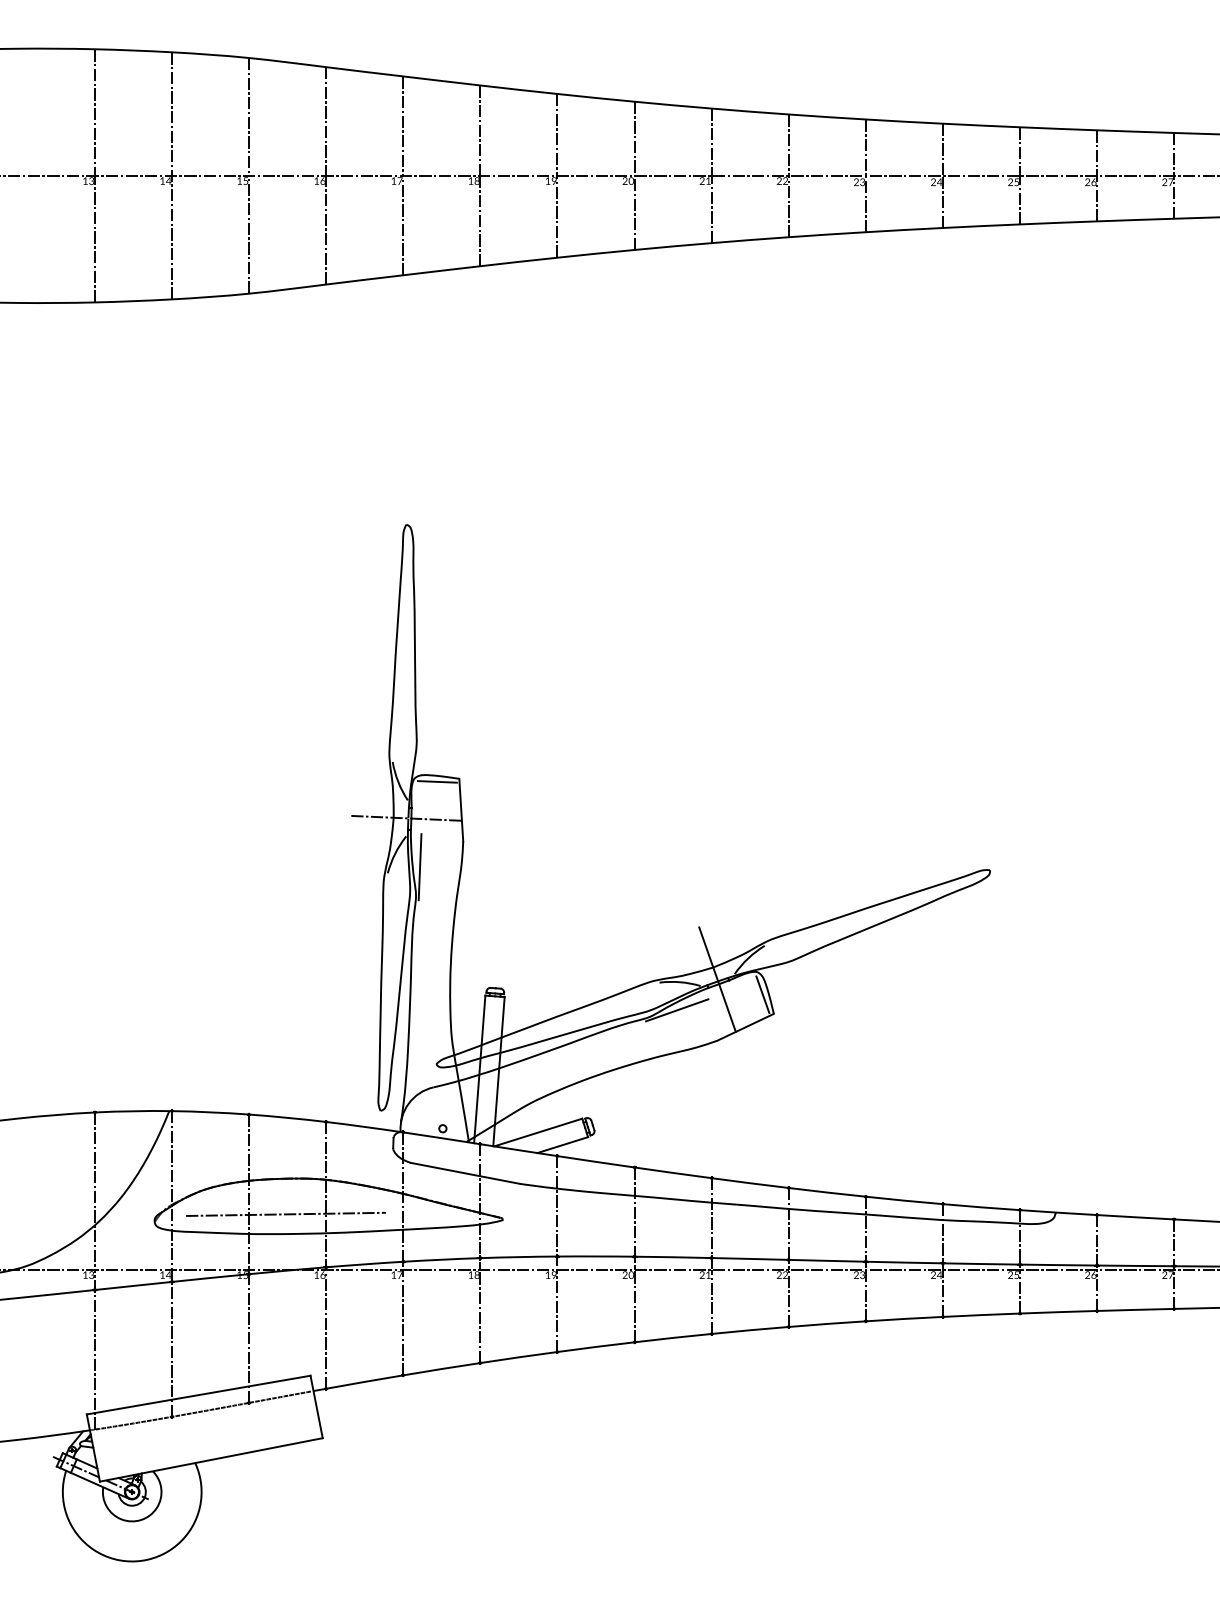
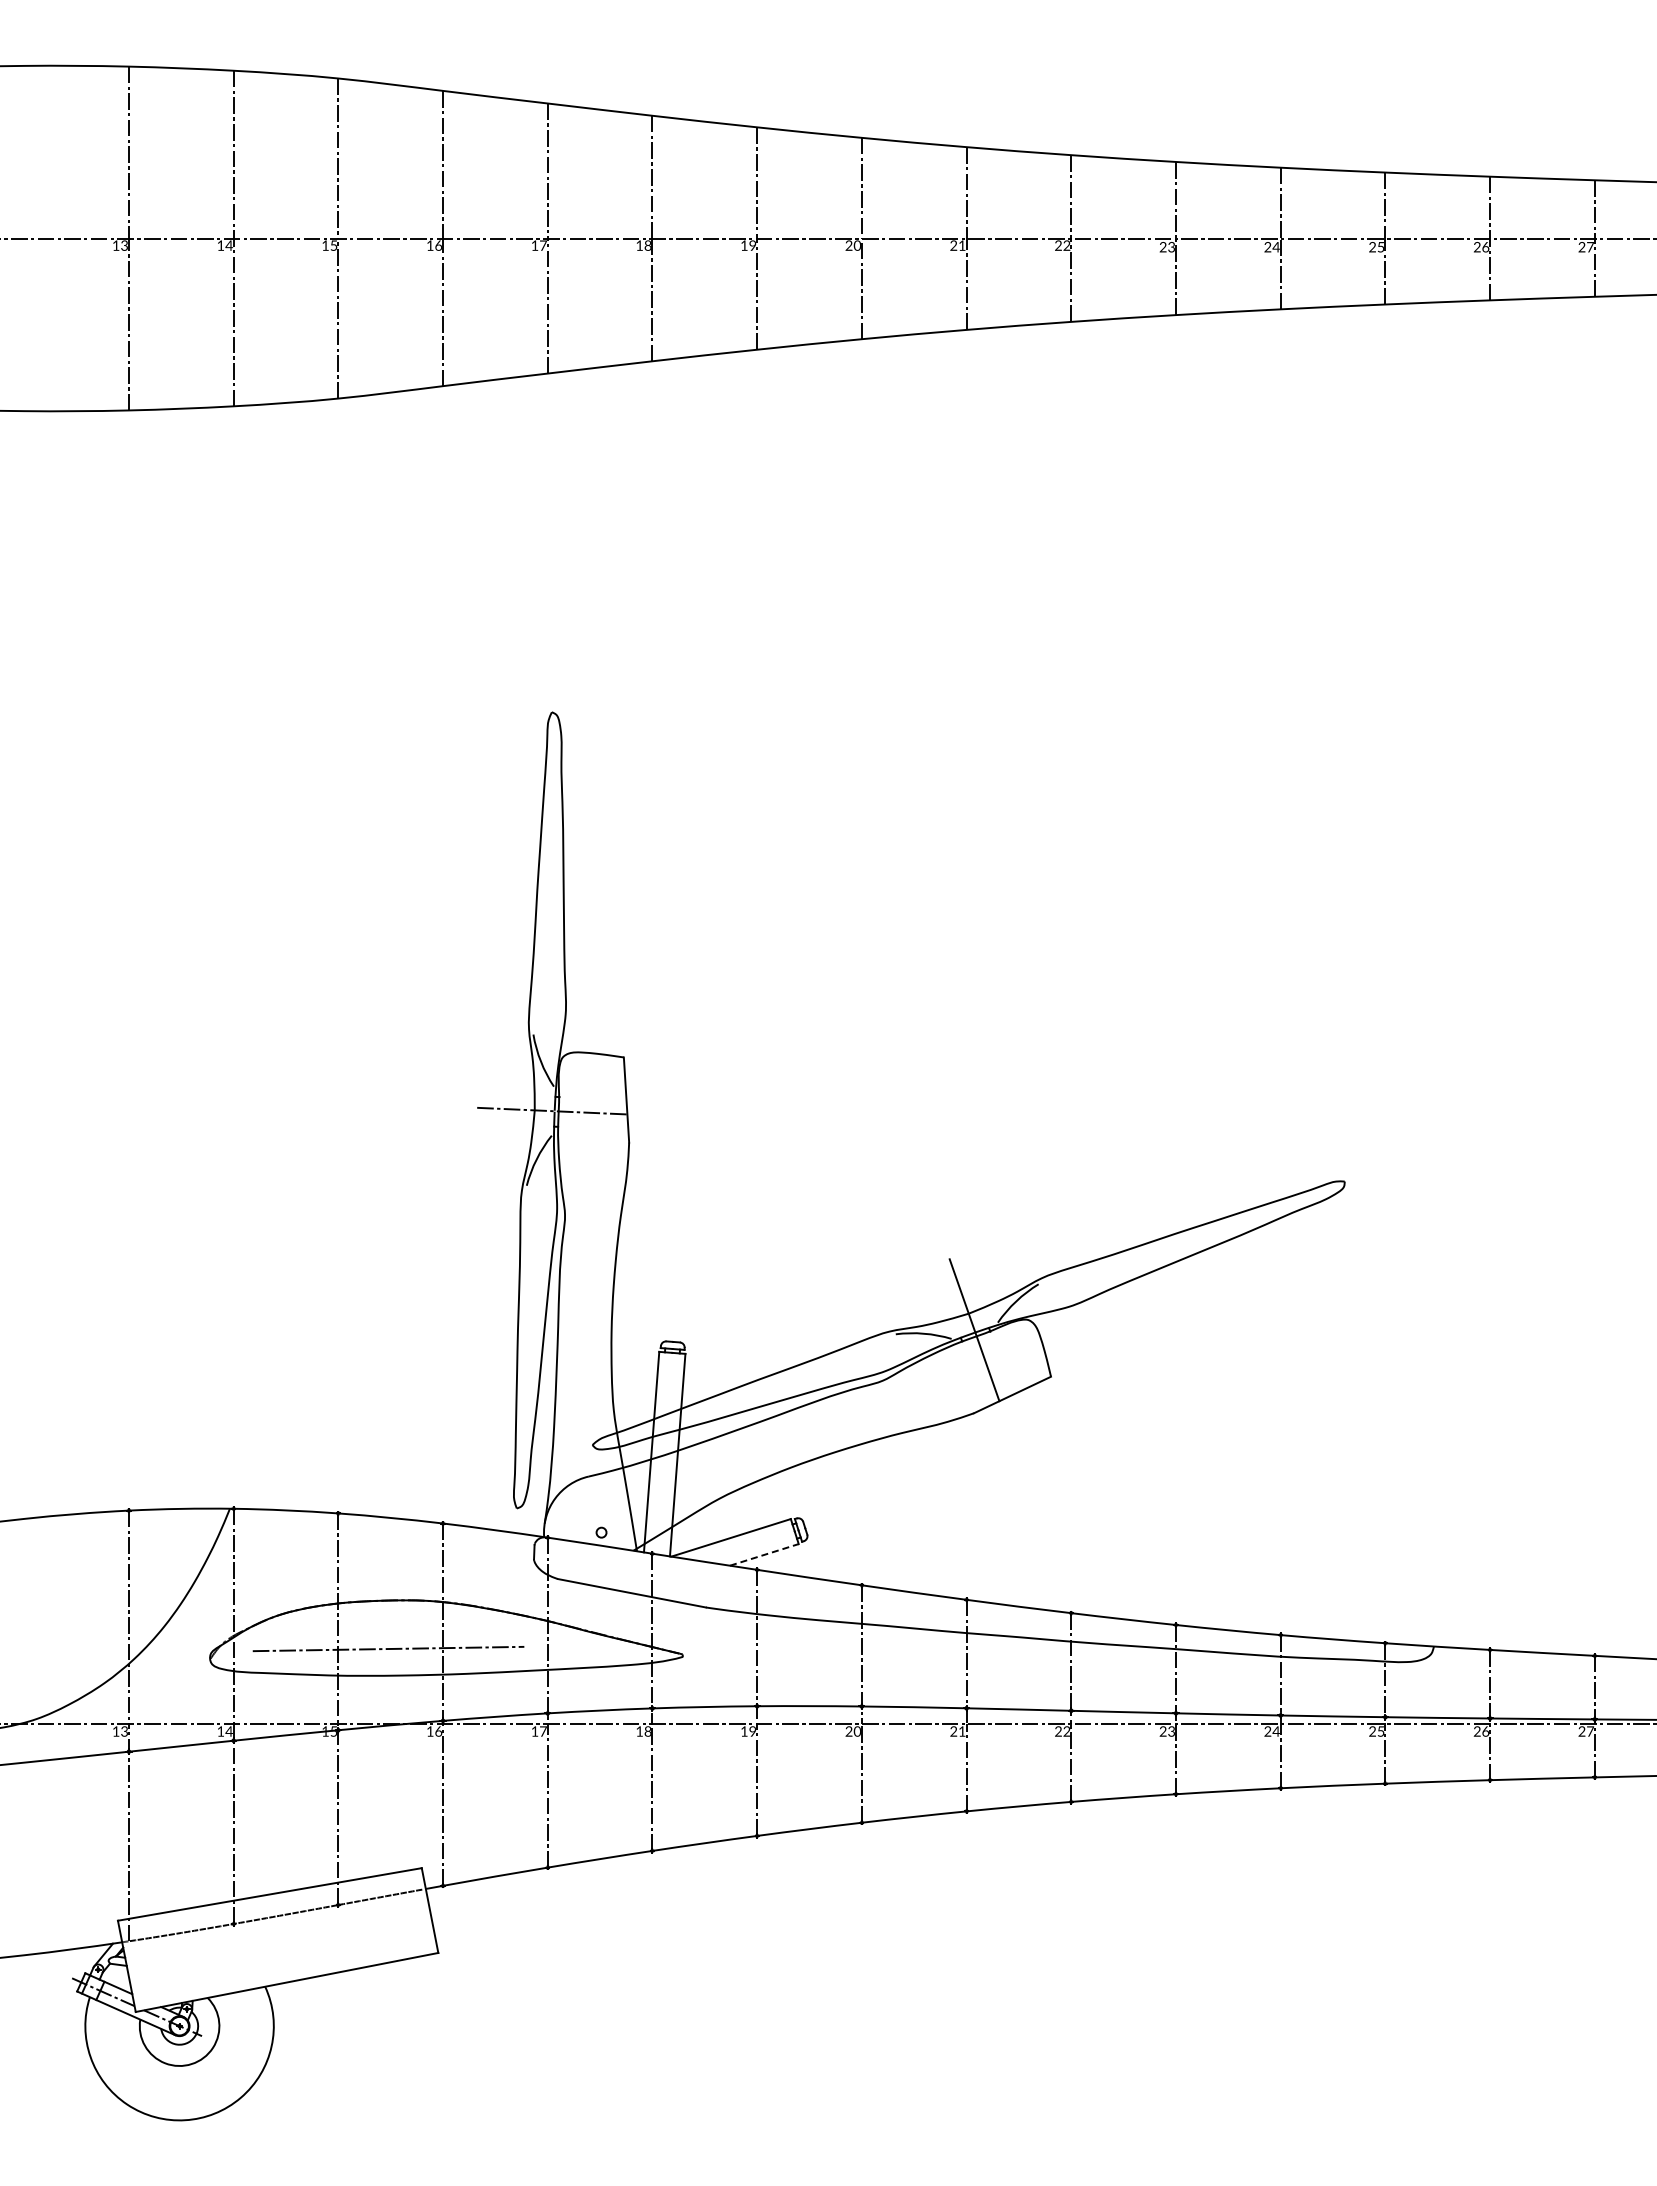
line: (436, 781) -> (593, 1061), removed
line: (420, 867) -> (570, 1177), removed
line: (762, 994) -> (1035, 1350), removed
line: (677, 1010) -> (919, 1371), removed
line: (562, 1144) -> (764, 1554), solid -> dashed

